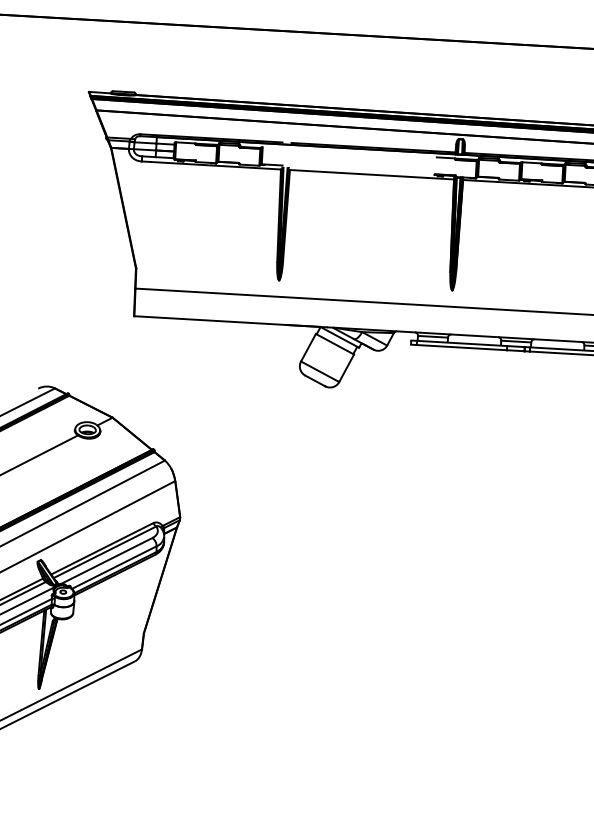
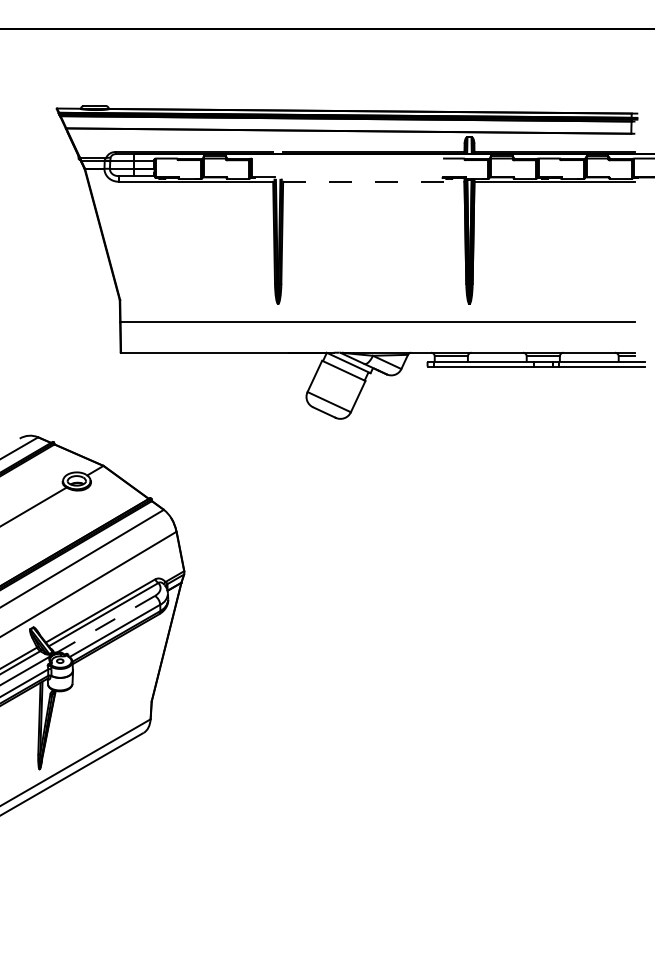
line: (371, 174) -> (373, 181), solid -> dashed
line: (106, 561) -> (105, 624), solid -> dashed

